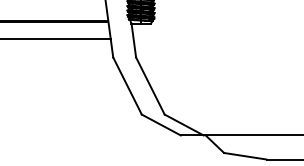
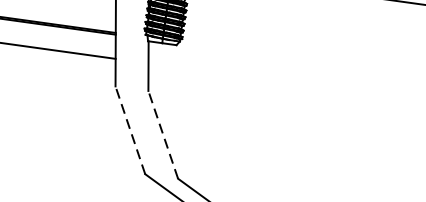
line: (127, 86) -> (130, 130), solid -> dashed
line: (150, 86) -> (163, 135), solid -> dashed

